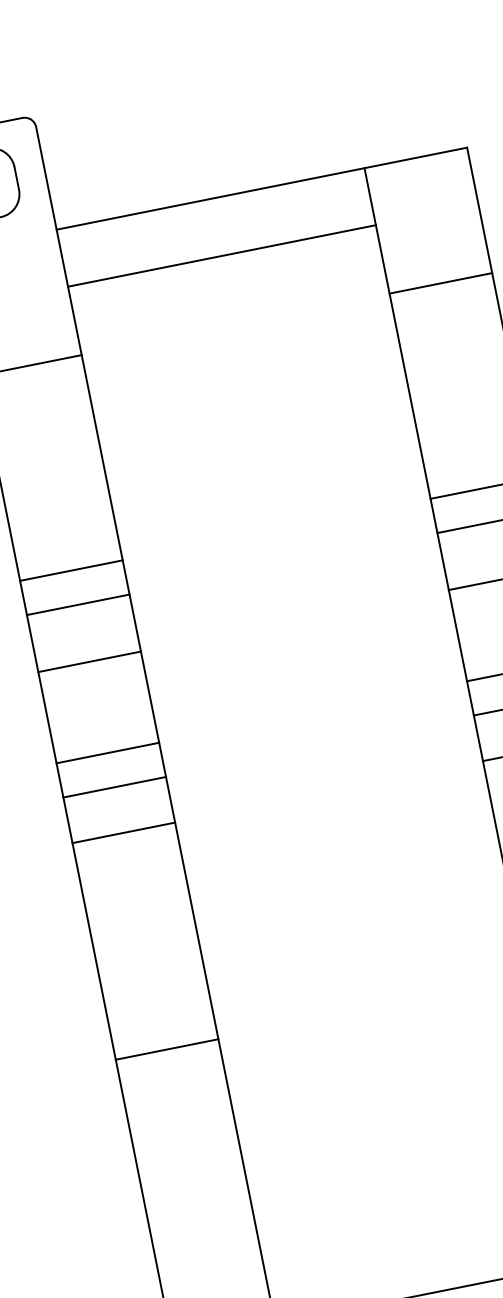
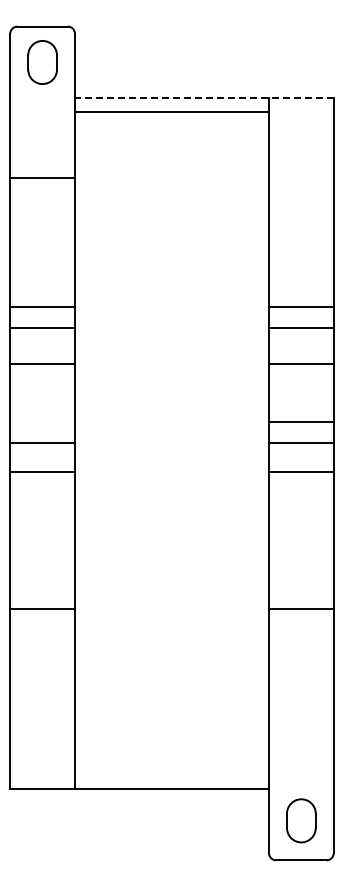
line: (260, 189) -> (203, 98), solid -> dashed
line: (221, 256) -> (171, 112), moved
line: (441, 283) -> (301, 177), removed
line: (107, 752) -> (42, 421), removed

